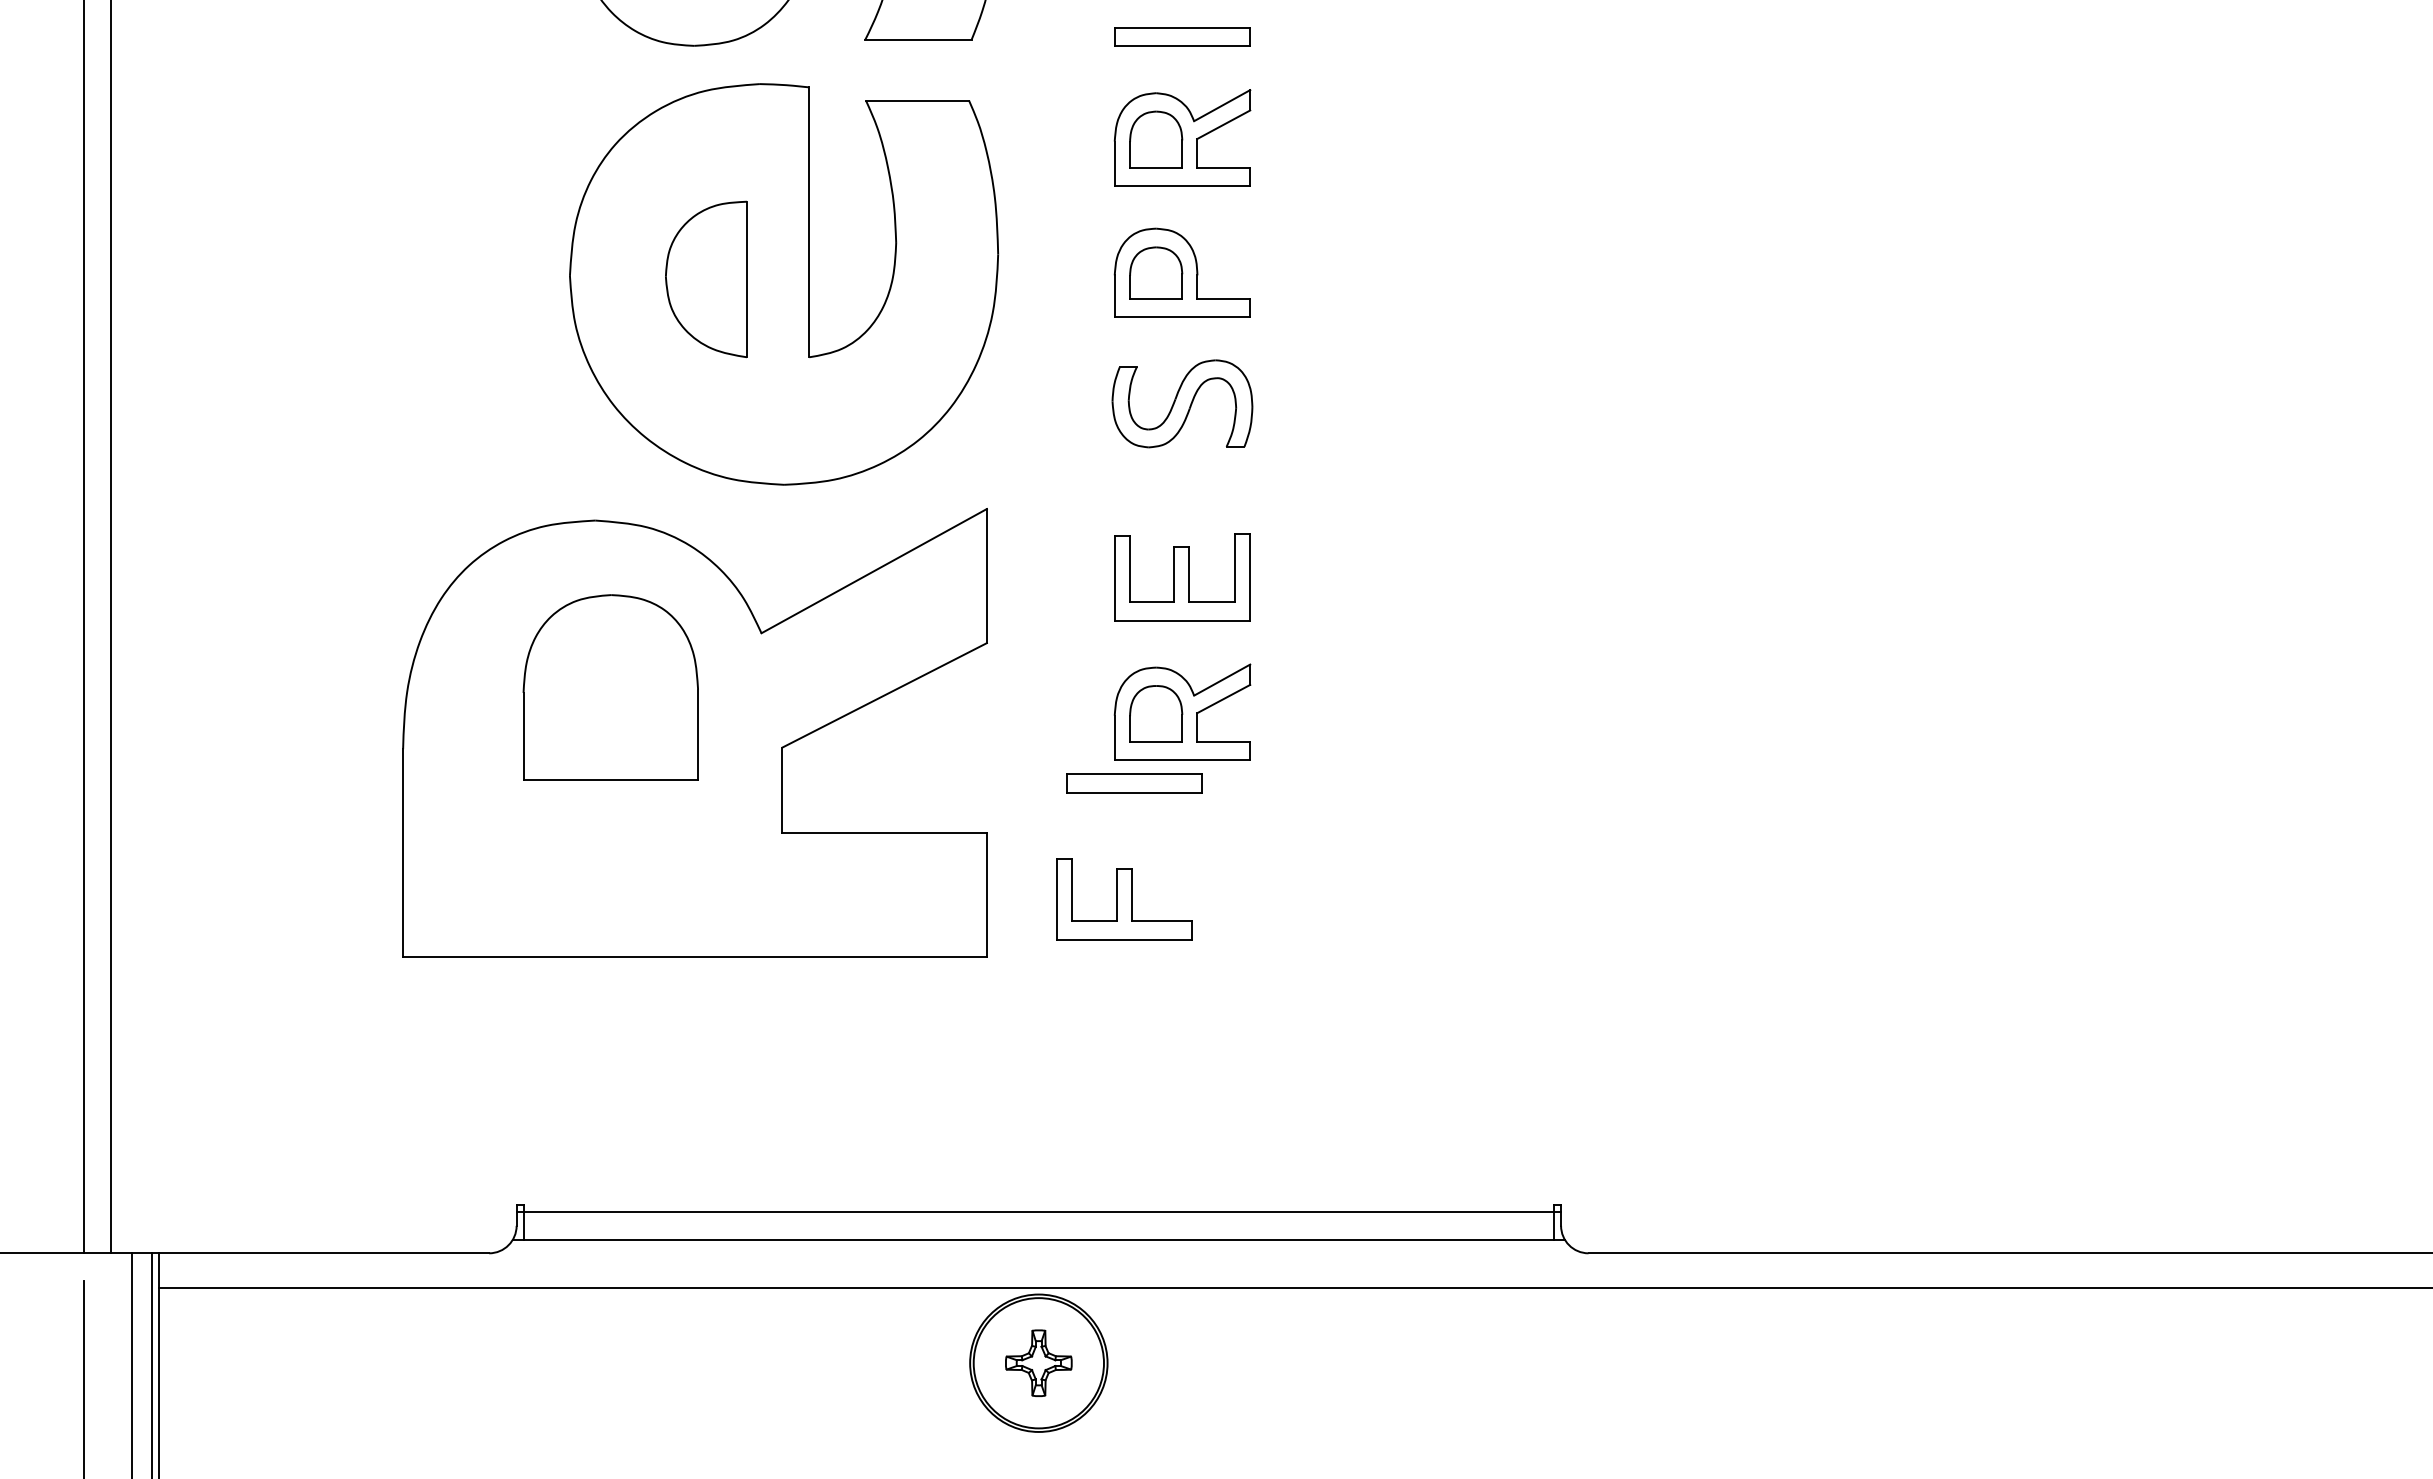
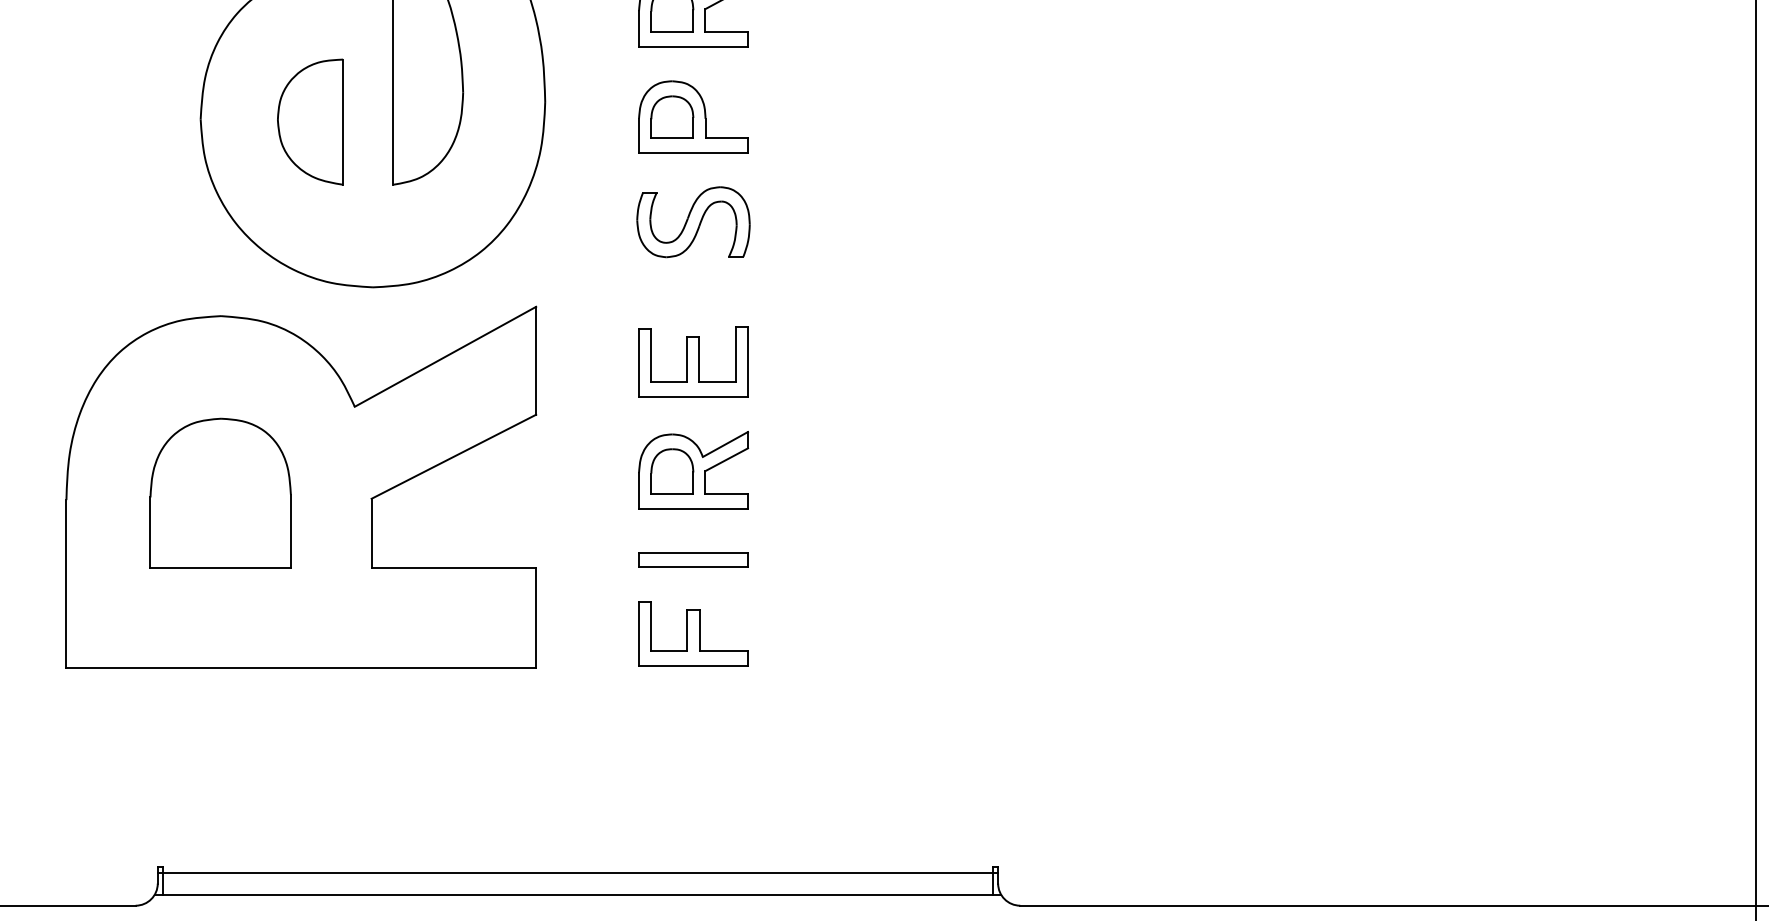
part: (610, 687) -> (220, 493), moved
part: (1134, 783) -> (693, 559), moved
part: (1124, 899) -> (693, 633), moved

